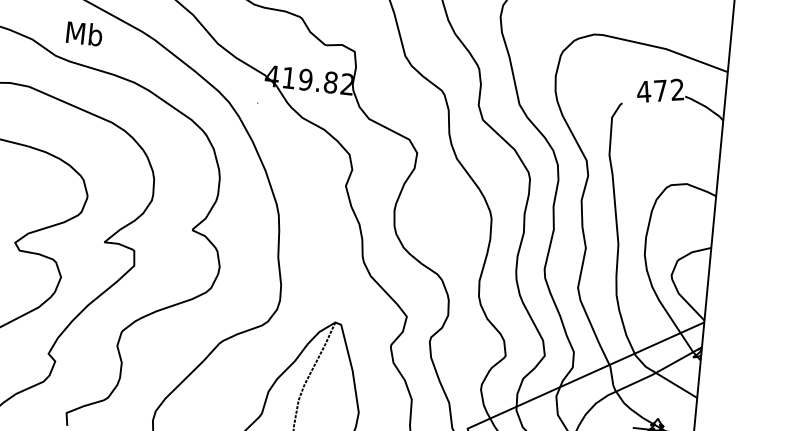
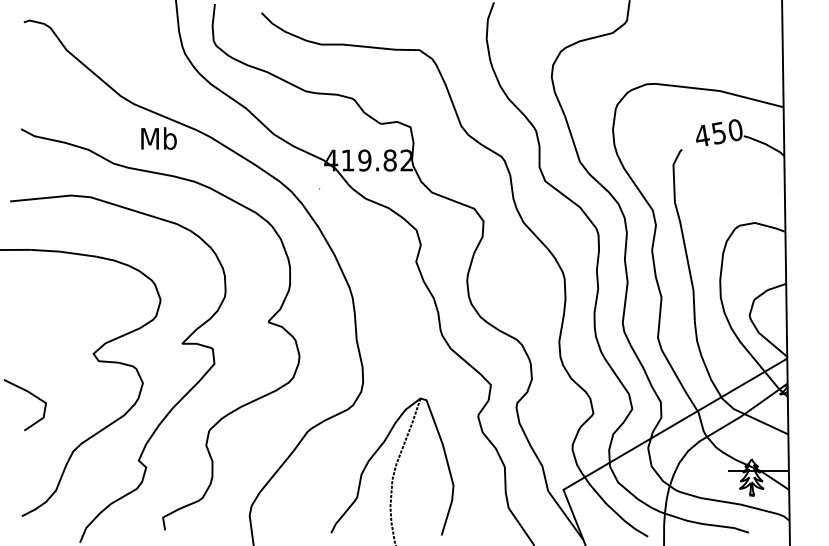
text: (84, 33) -> (158, 138), moved
text: (669, 90) -> (727, 131), 472 -> 450

